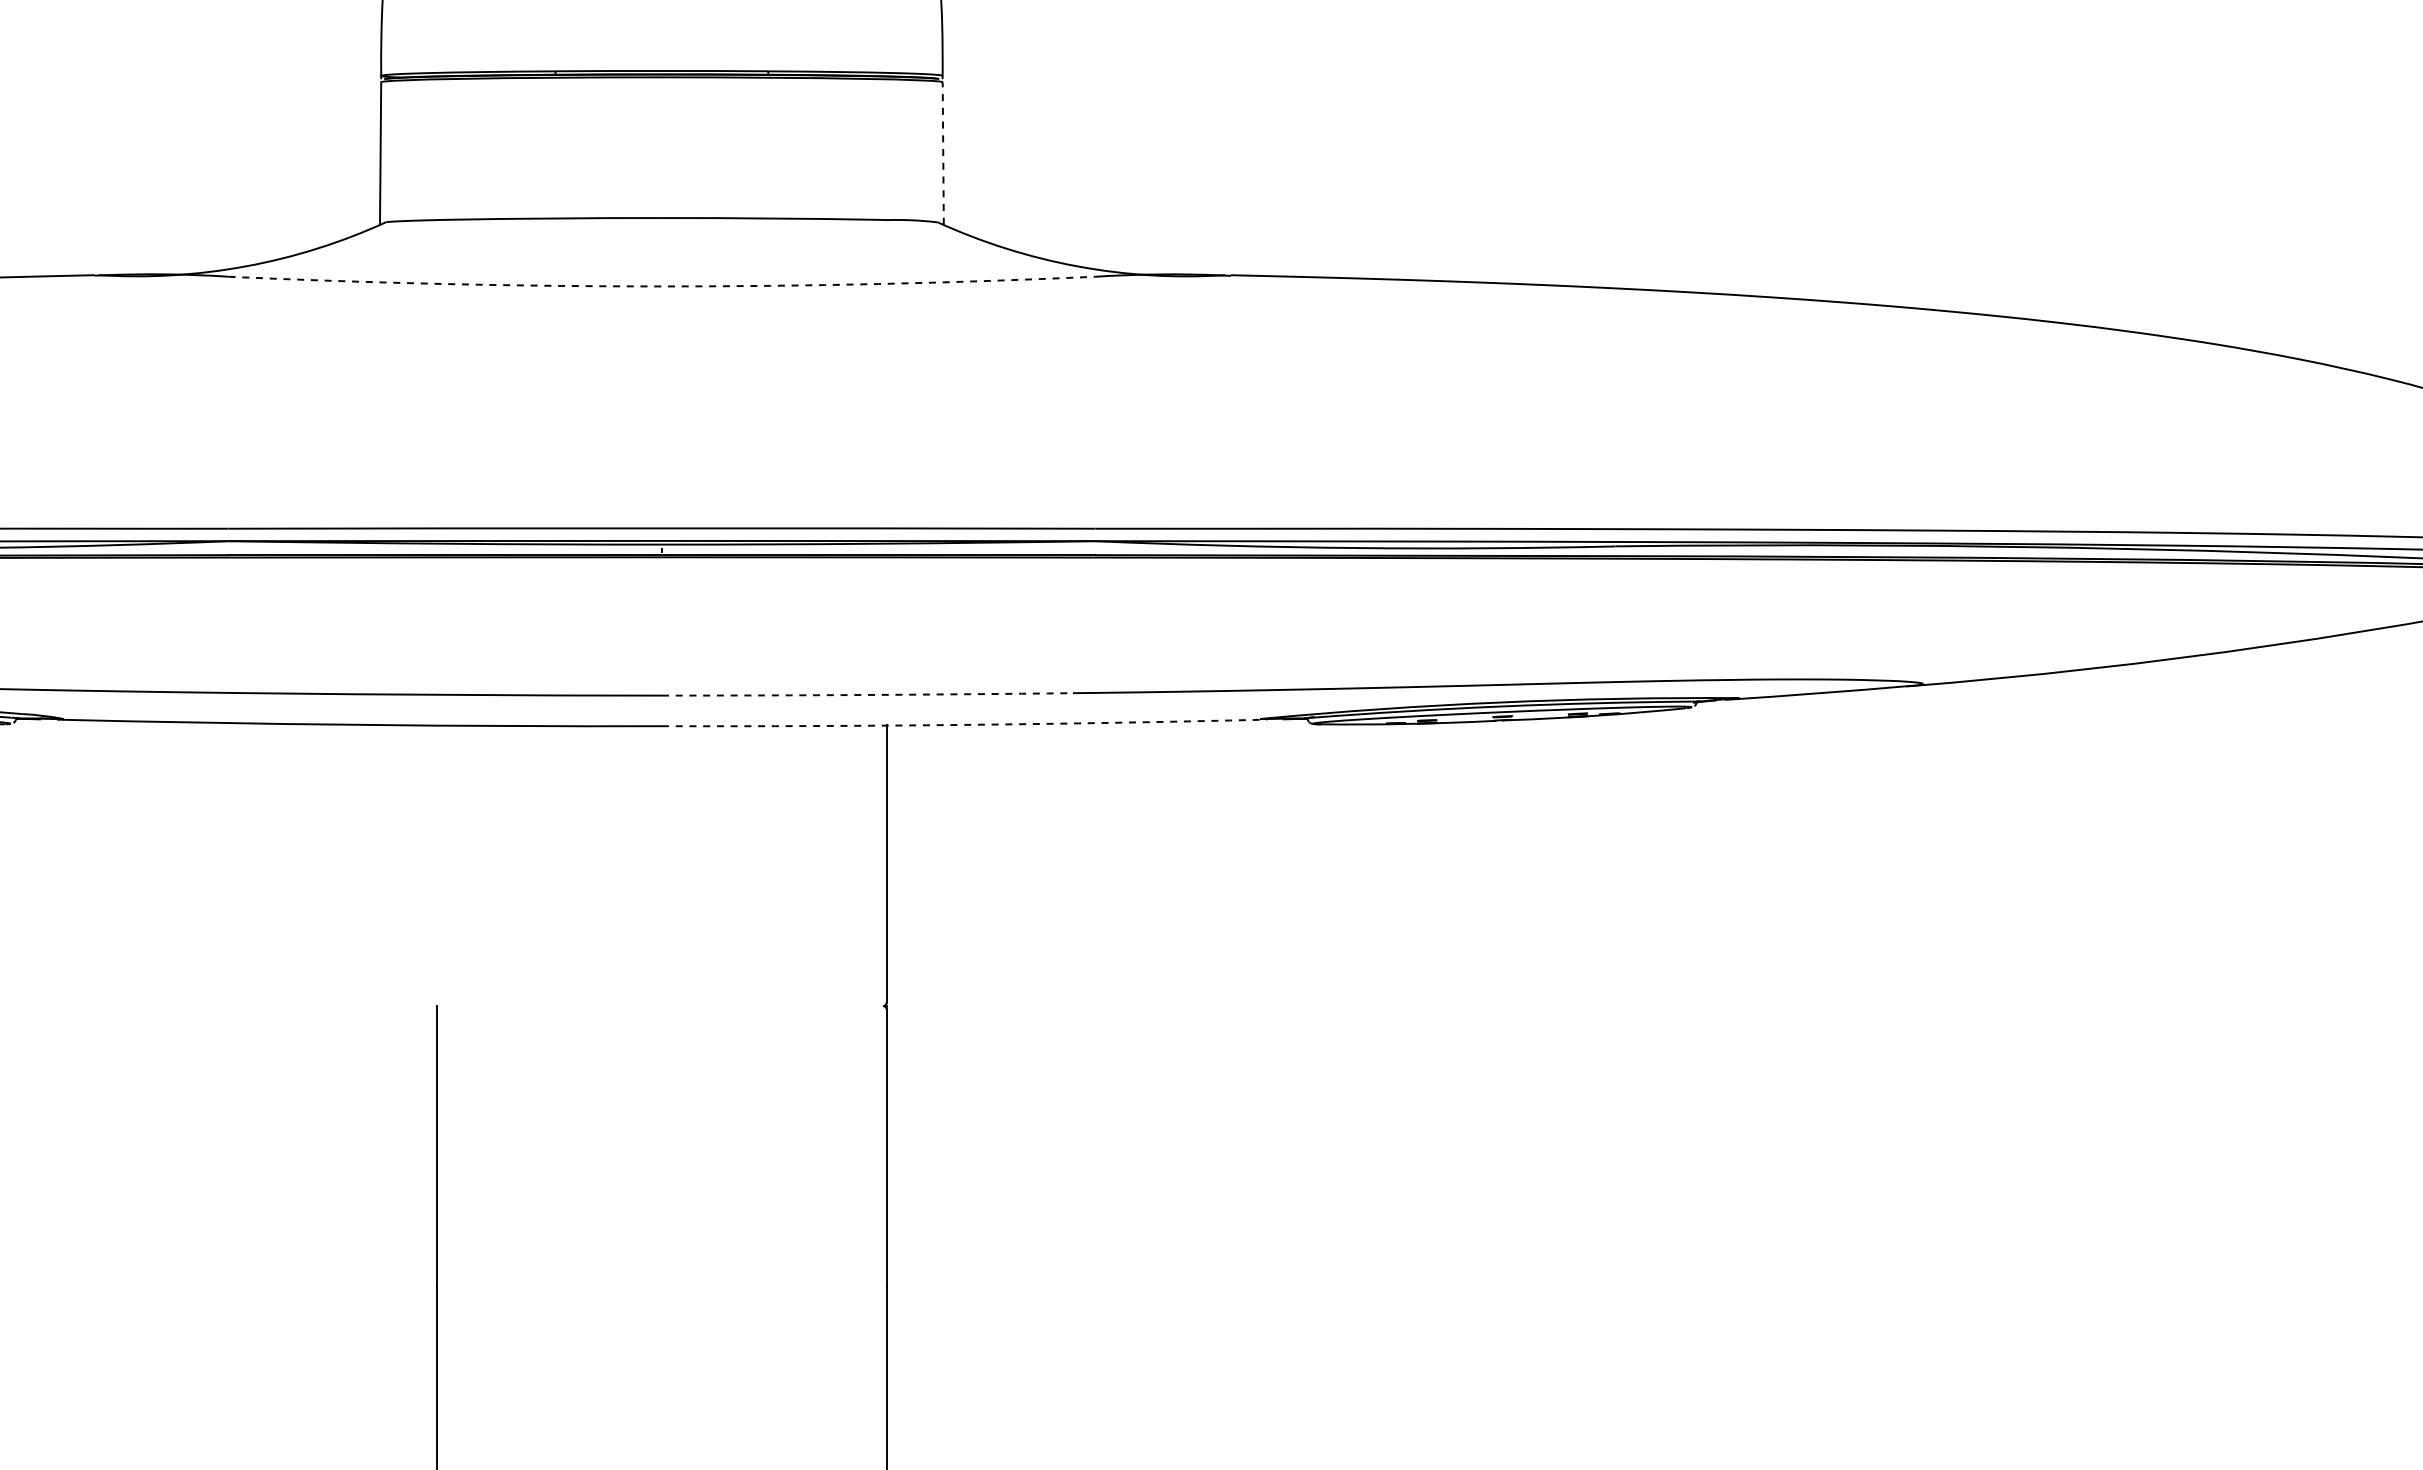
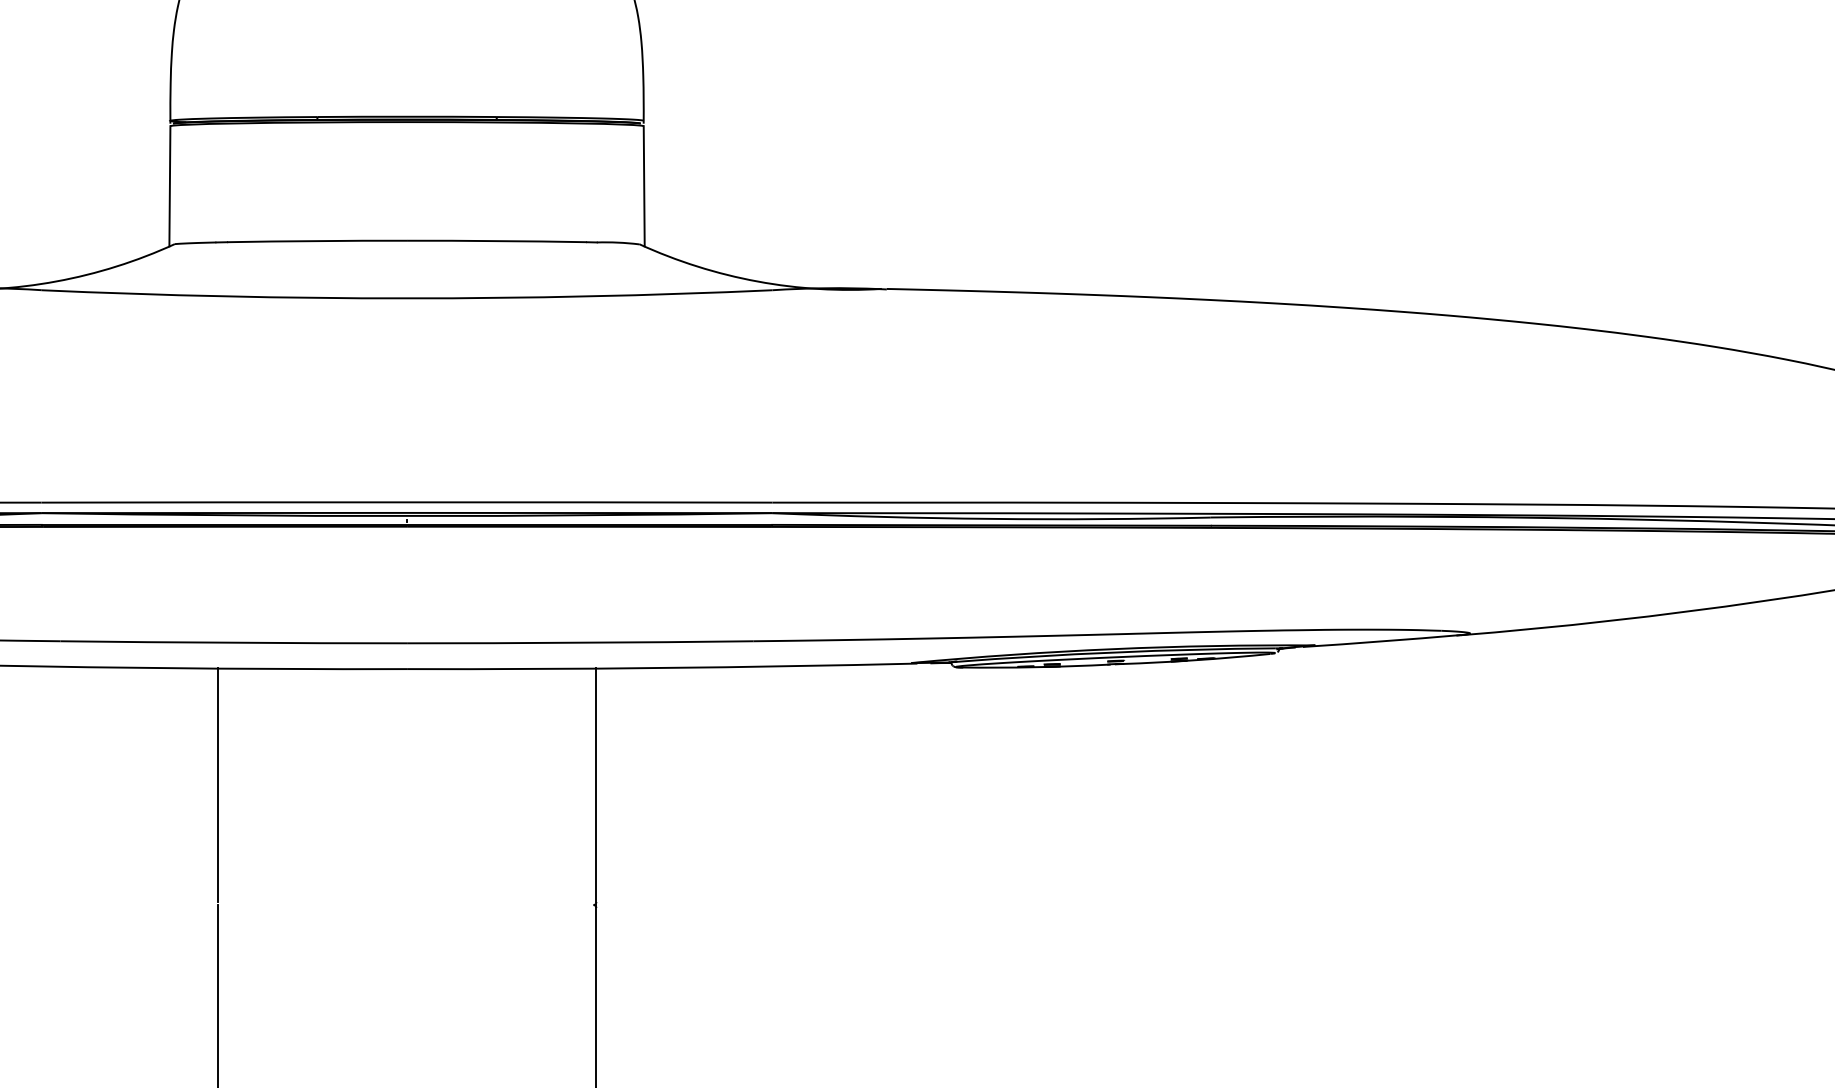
line: (943, 153) -> (644, 186), dashed -> solid
arc: (661, 286) -> (406, 298), dashed -> solid
arc: (867, 694) -> (580, 642), dashed -> solid
arc: (964, 724) -> (662, 667), dashed -> solid
line: (437, 863) -> (217, 784), added

